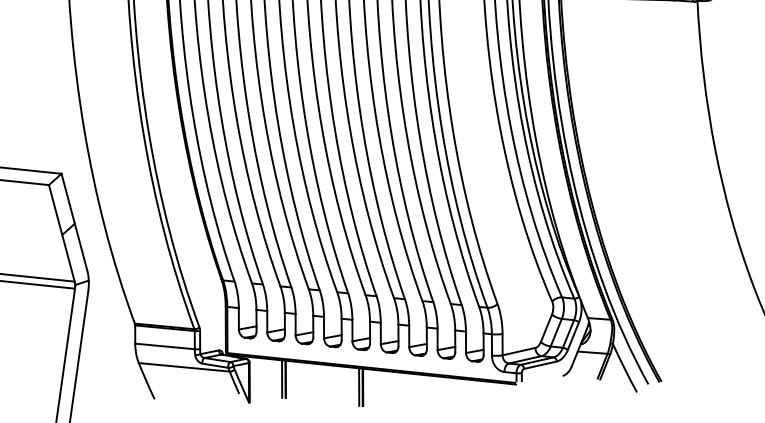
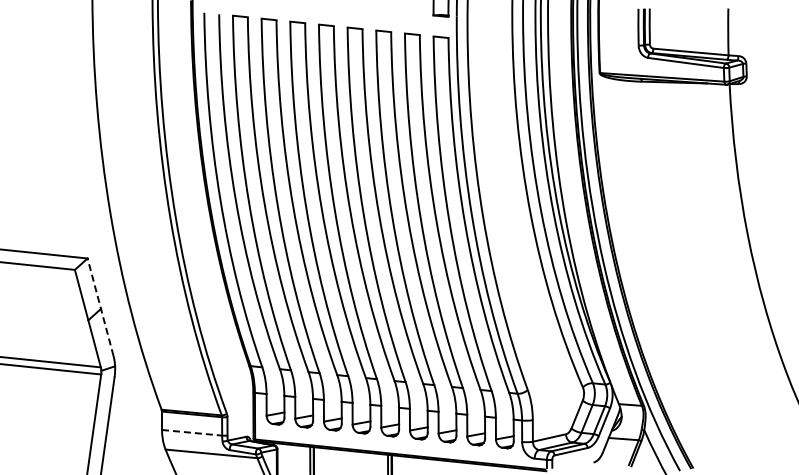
line: (74, 221) -> (100, 306), solid -> dashed
line: (165, 346) -> (192, 432), solid -> dashed

